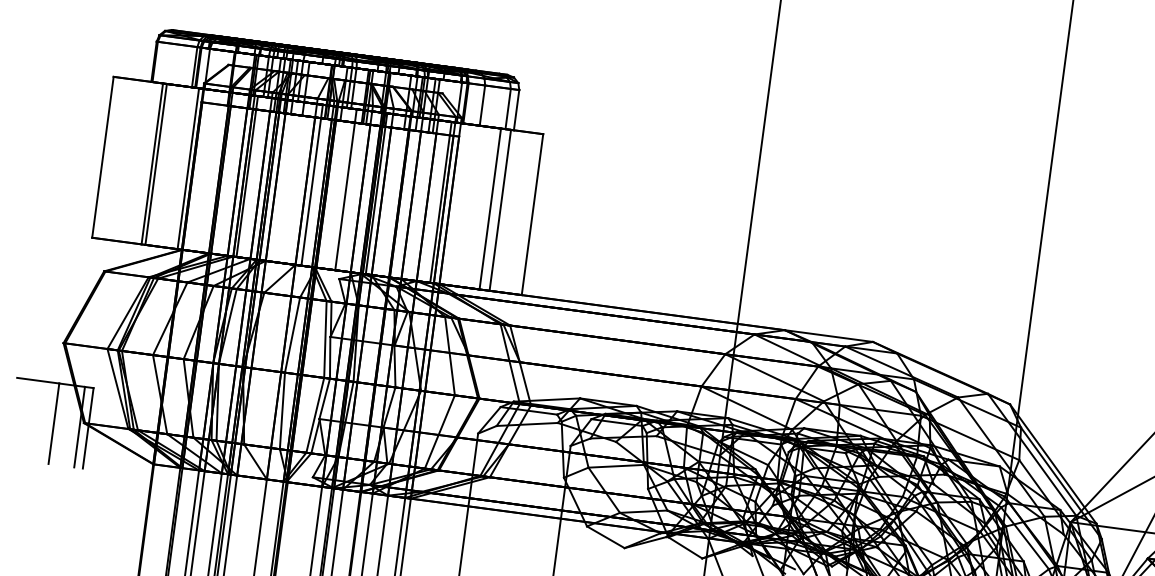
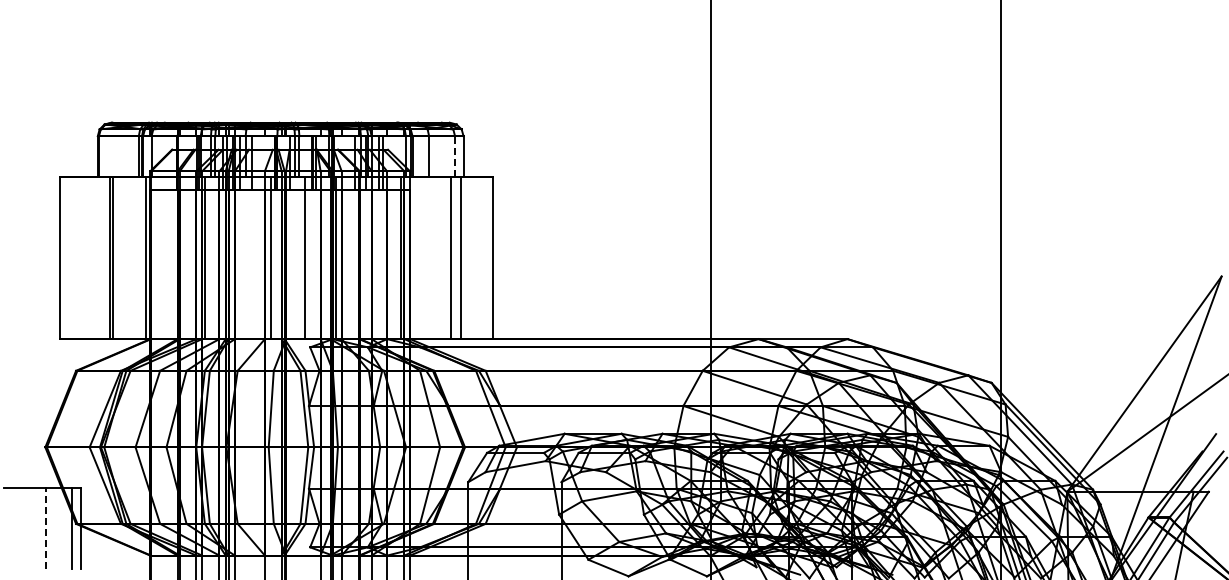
line: (508, 109) -> (455, 156), solid -> dashed
line: (53, 423) -> (46, 528), solid -> dashed

